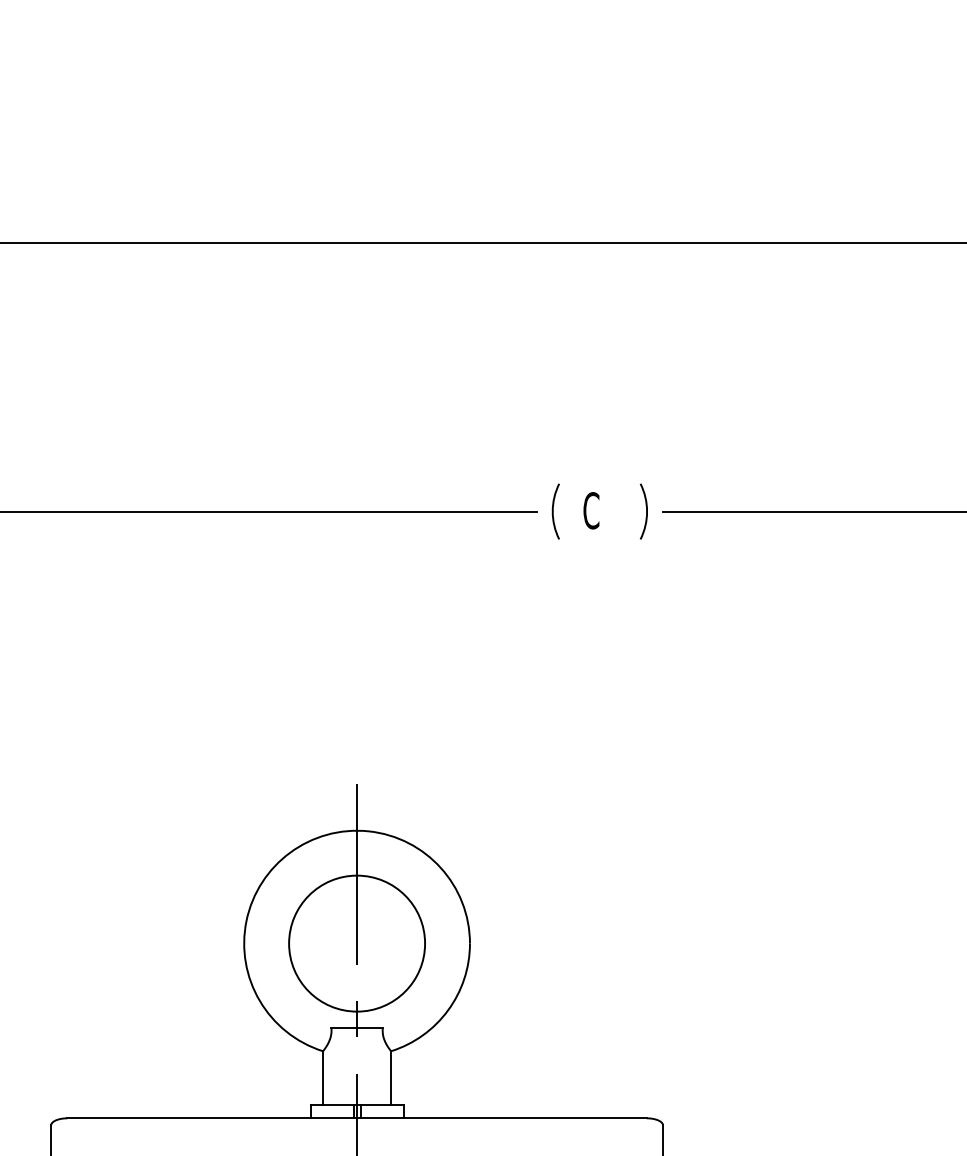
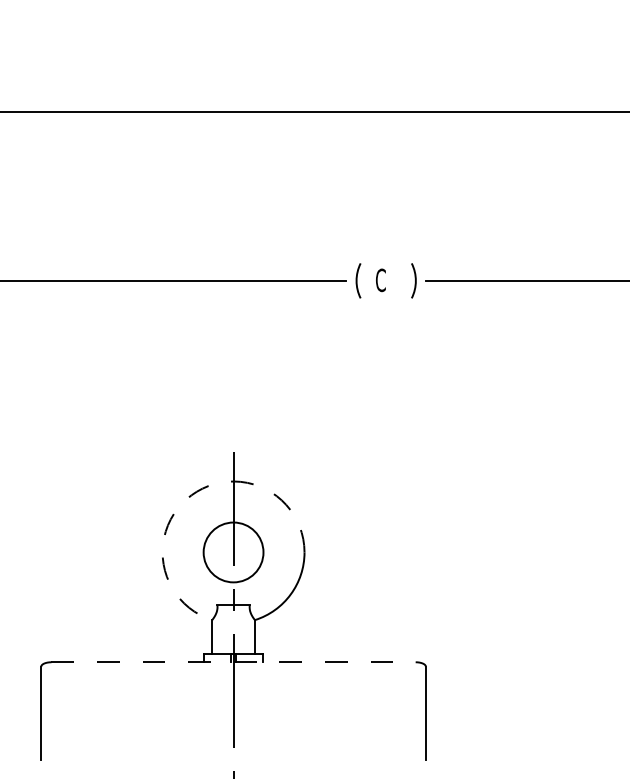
arc: (290, 853) -> (191, 495), solid -> dashed
circle: (356, 943) -> (233, 552), size x0.7
line: (358, 1118) -> (234, 662), solid -> dashed

